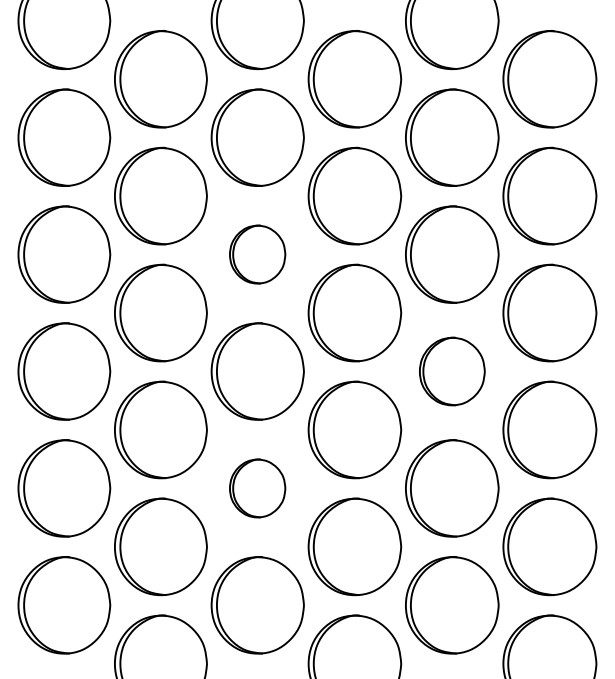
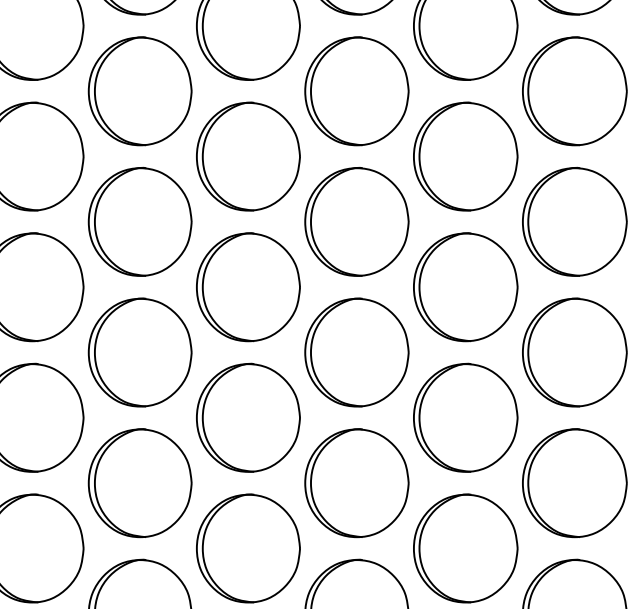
part: (257, 254) -> (248, 156), size x1.67
part: (452, 371) -> (465, 287), size x1.43
part: (257, 488) -> (248, 417), size x1.67

